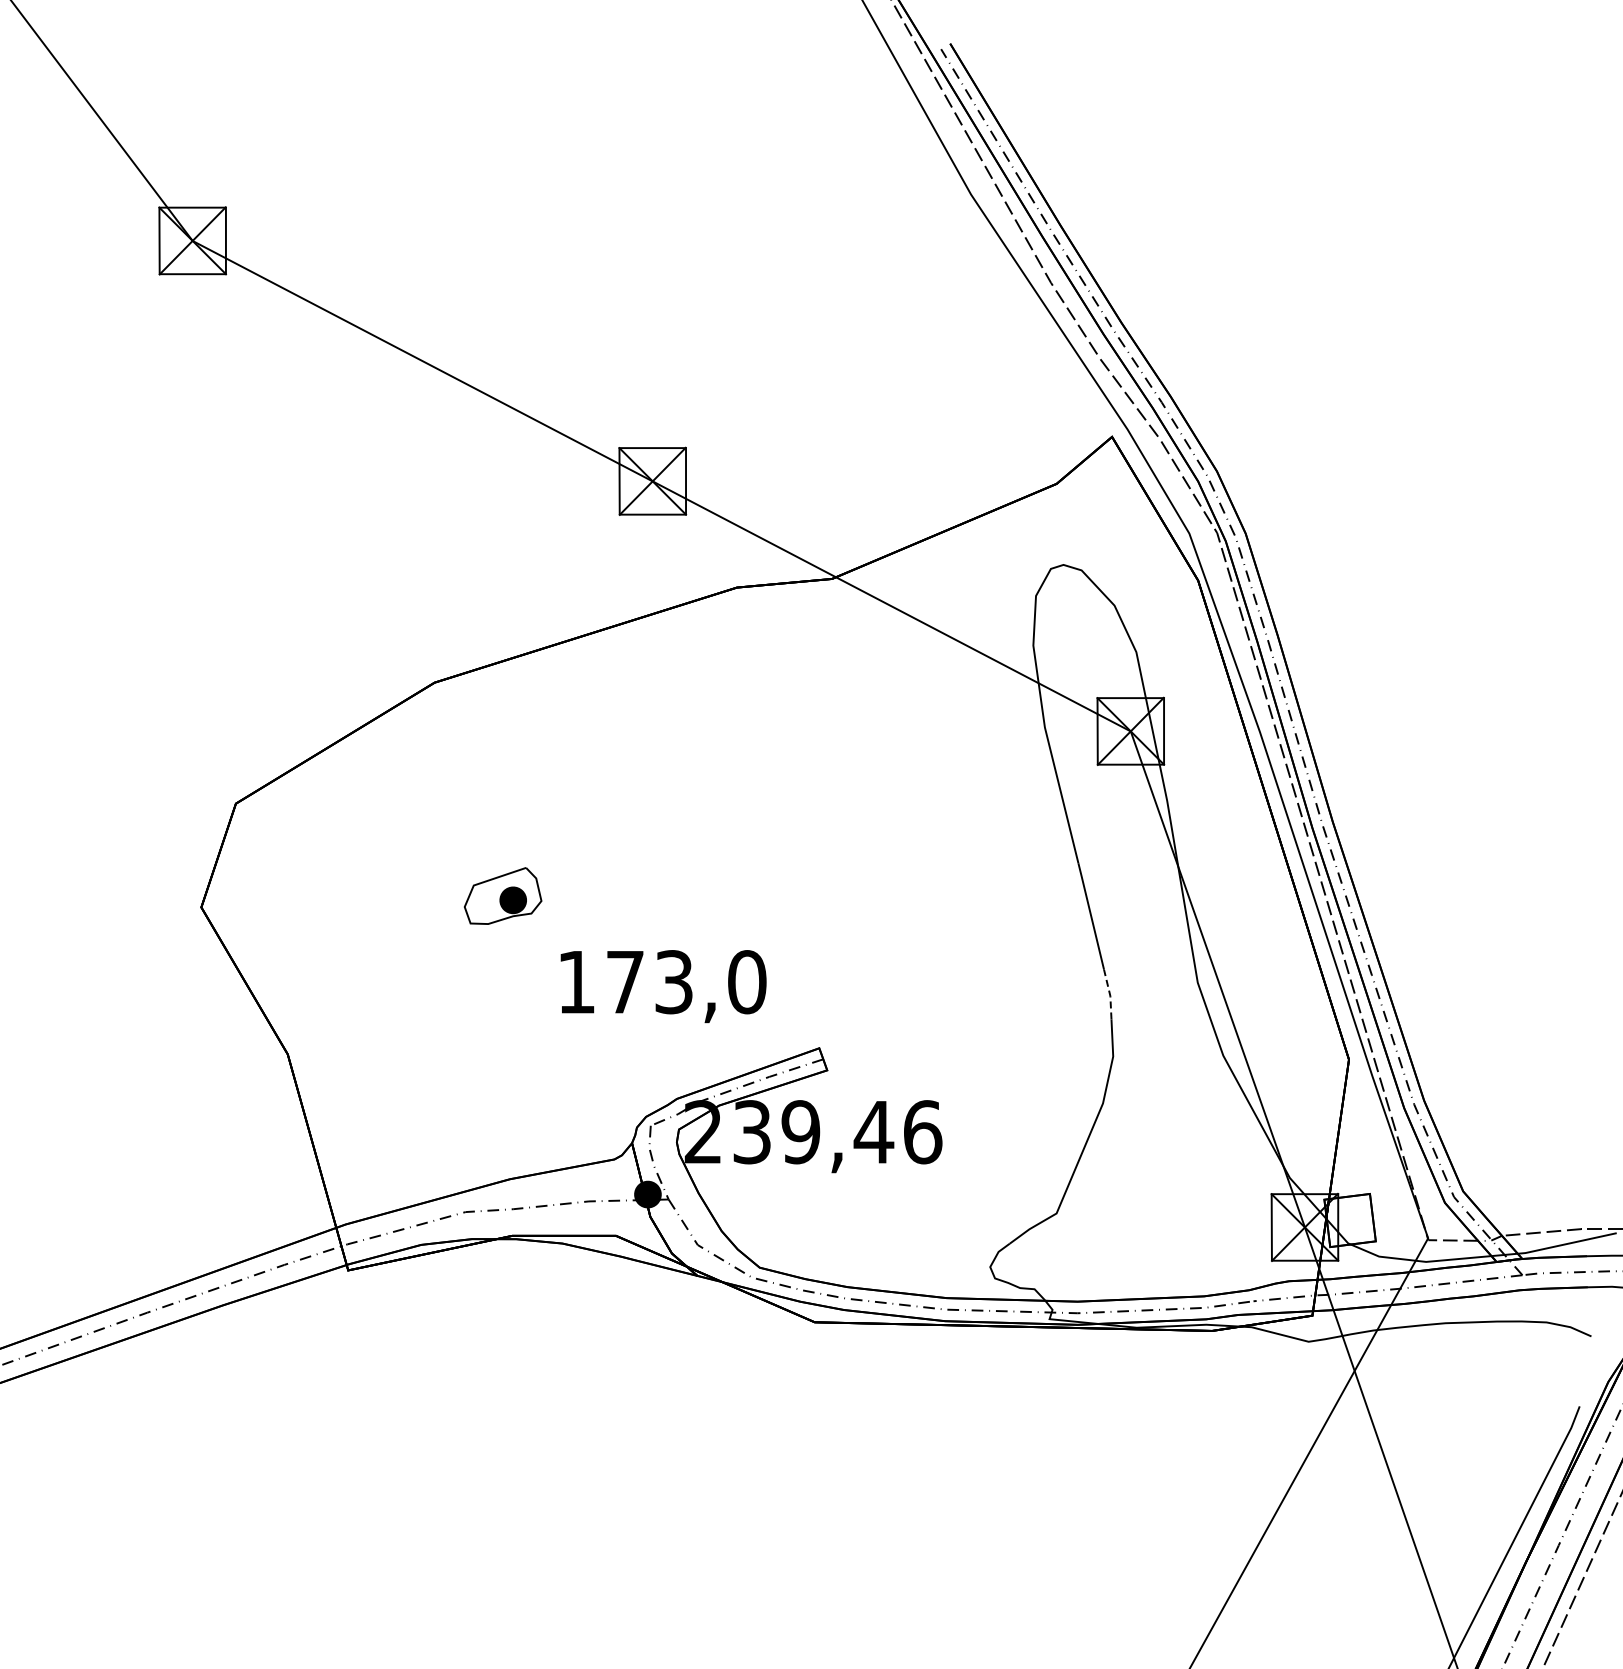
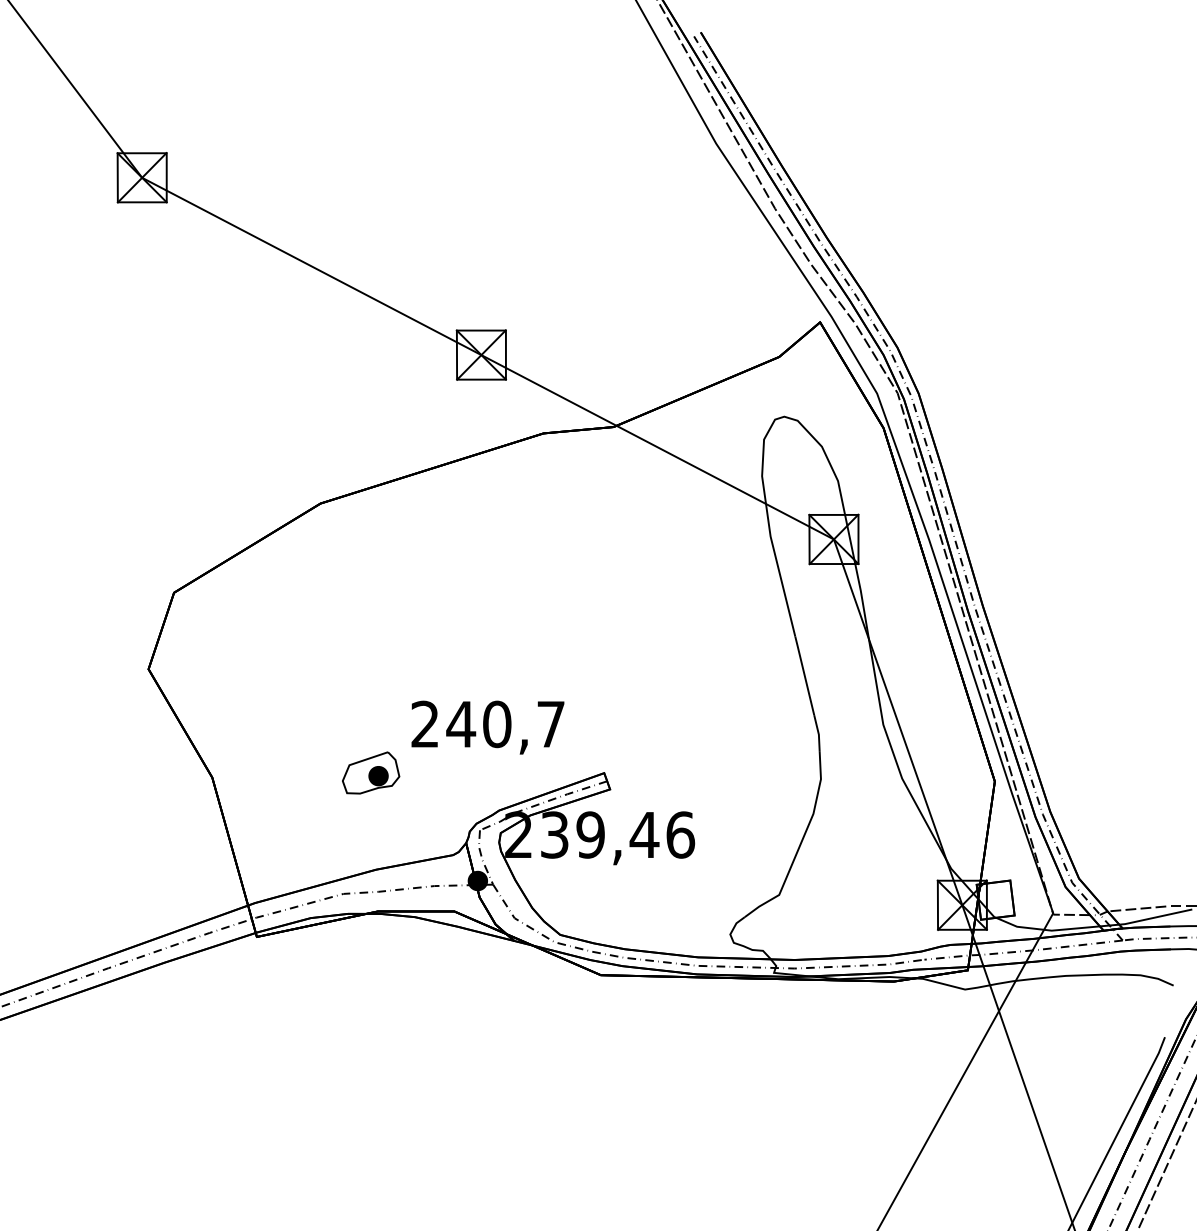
part: (503, 895) -> (371, 772), moved
text: (662, 982) -> (488, 724), 173,0 -> 240,7
line: (1109, 994) -> (818, 733), dashed -> solid

